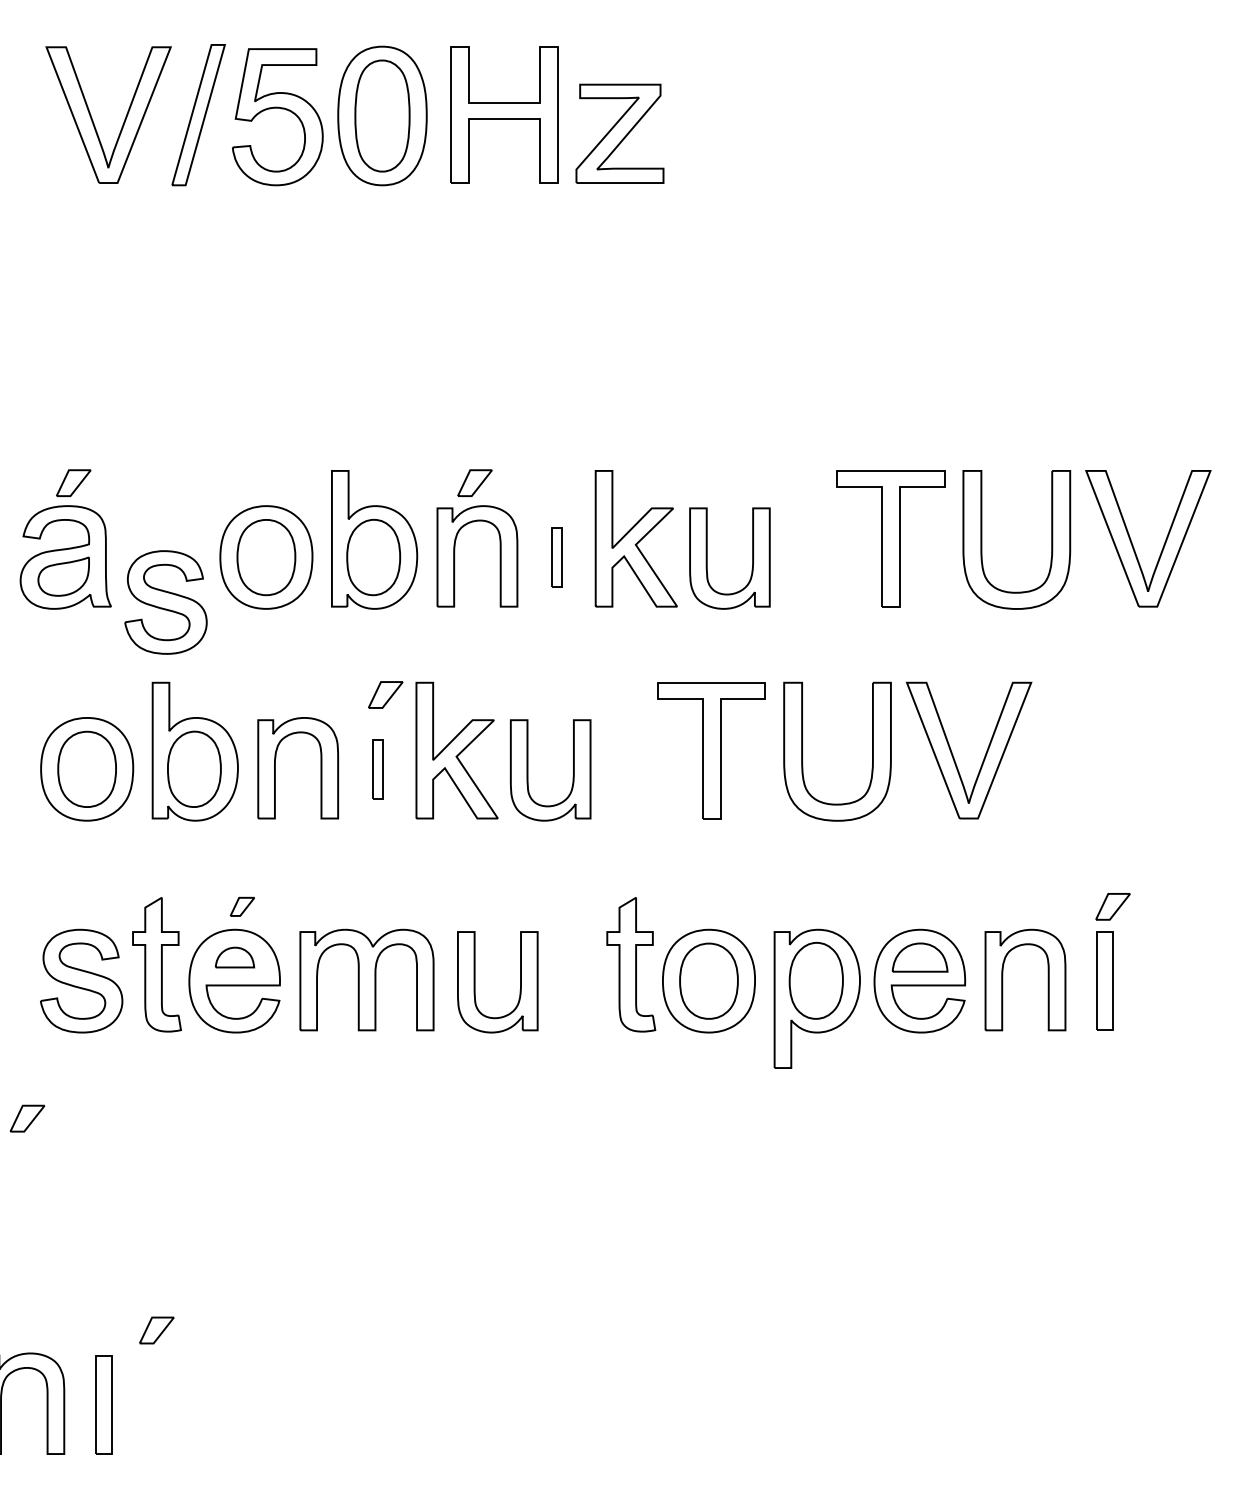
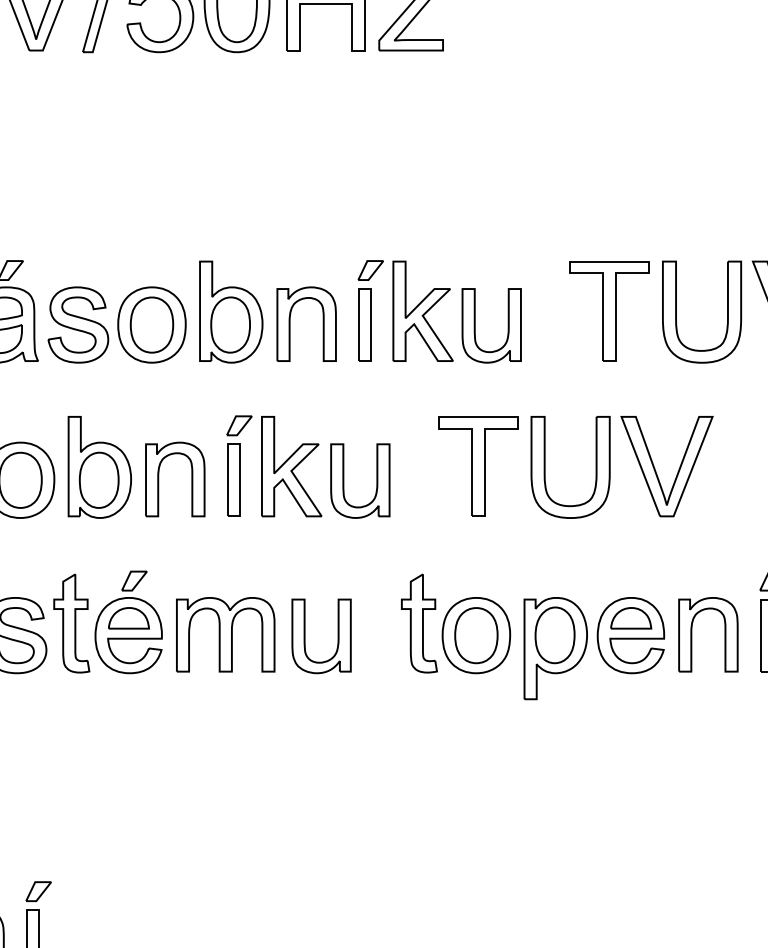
part: (474, 482) -> (370, 270), moved
part: (556, 557) -> (364, 325), size x1.67
part: (165, 602) -> (78, 325), moved
part: (377, 769) -> (233, 480), size x1.67
part: (242, 906) -> (134, 580), size x1.43
part: (234, 957) -> (128, 618), size x1.43
part: (156, 1330) -> (38, 891), moved

